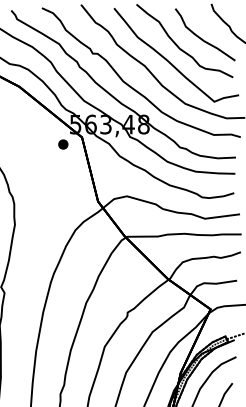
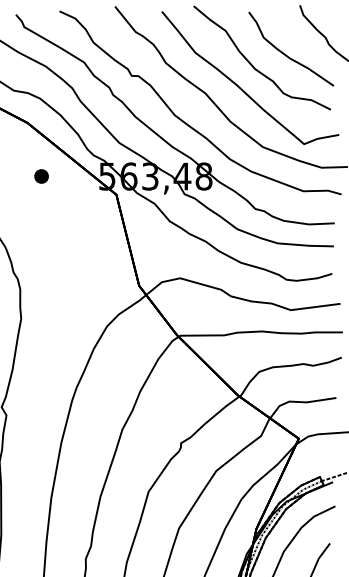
part: (63, 144) -> (41, 176), moved

